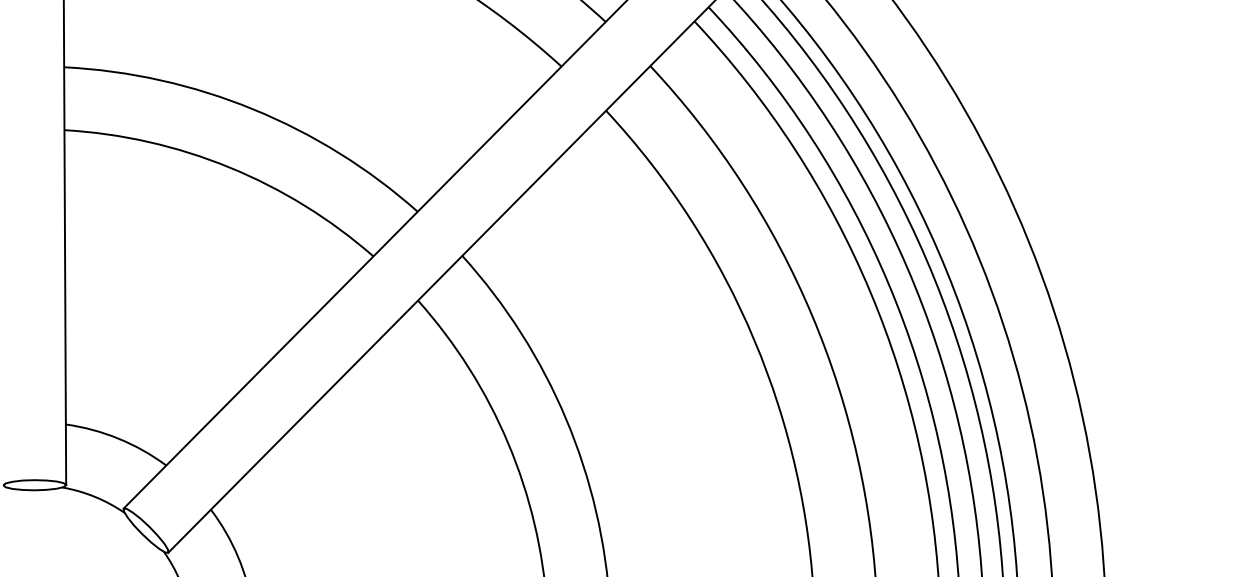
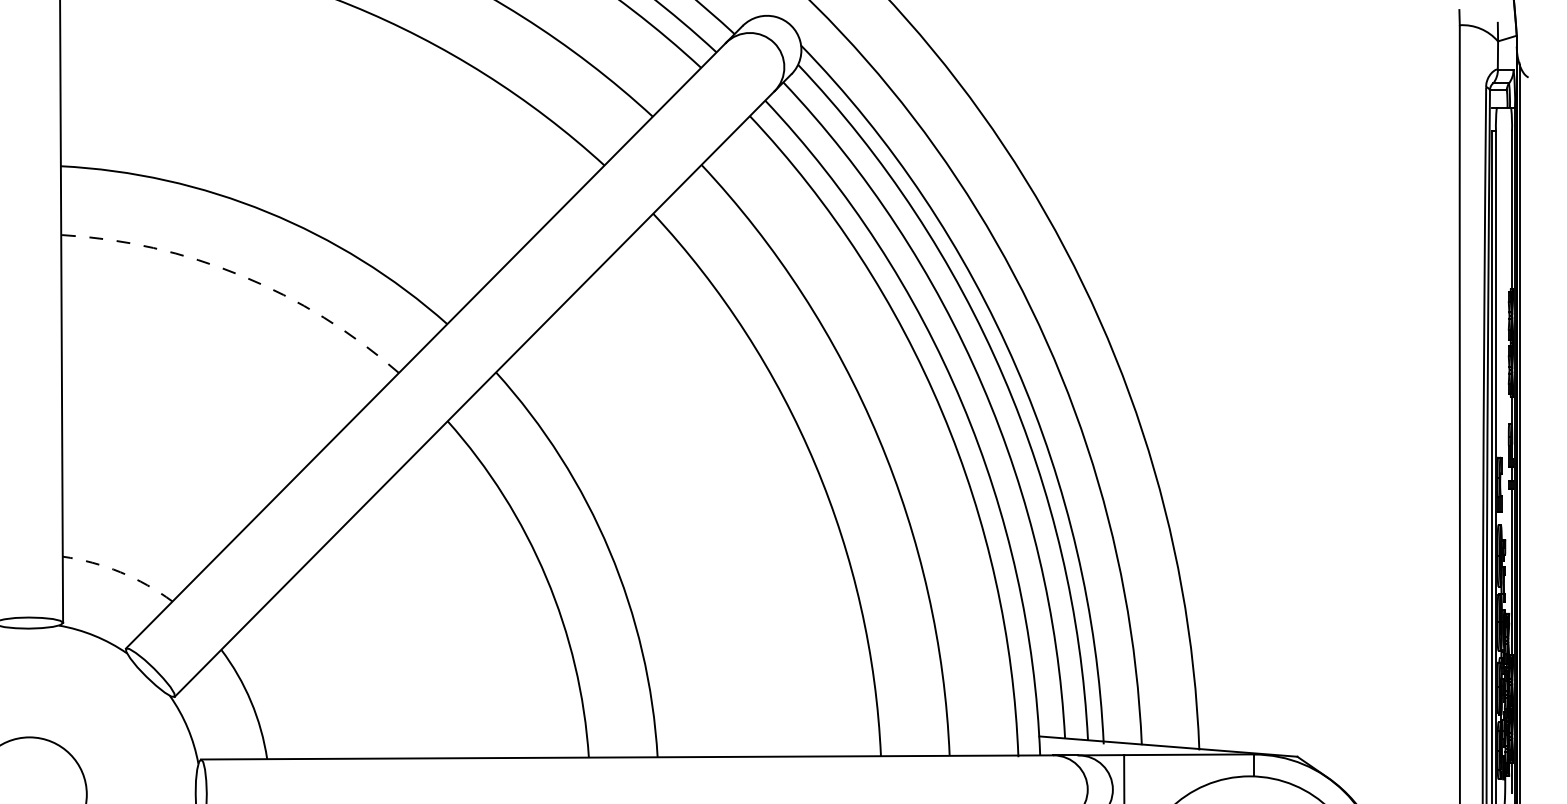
arc: (229, 167) -> (241, 275), solid -> dashed
arc: (118, 438) -> (120, 572), solid -> dashed

